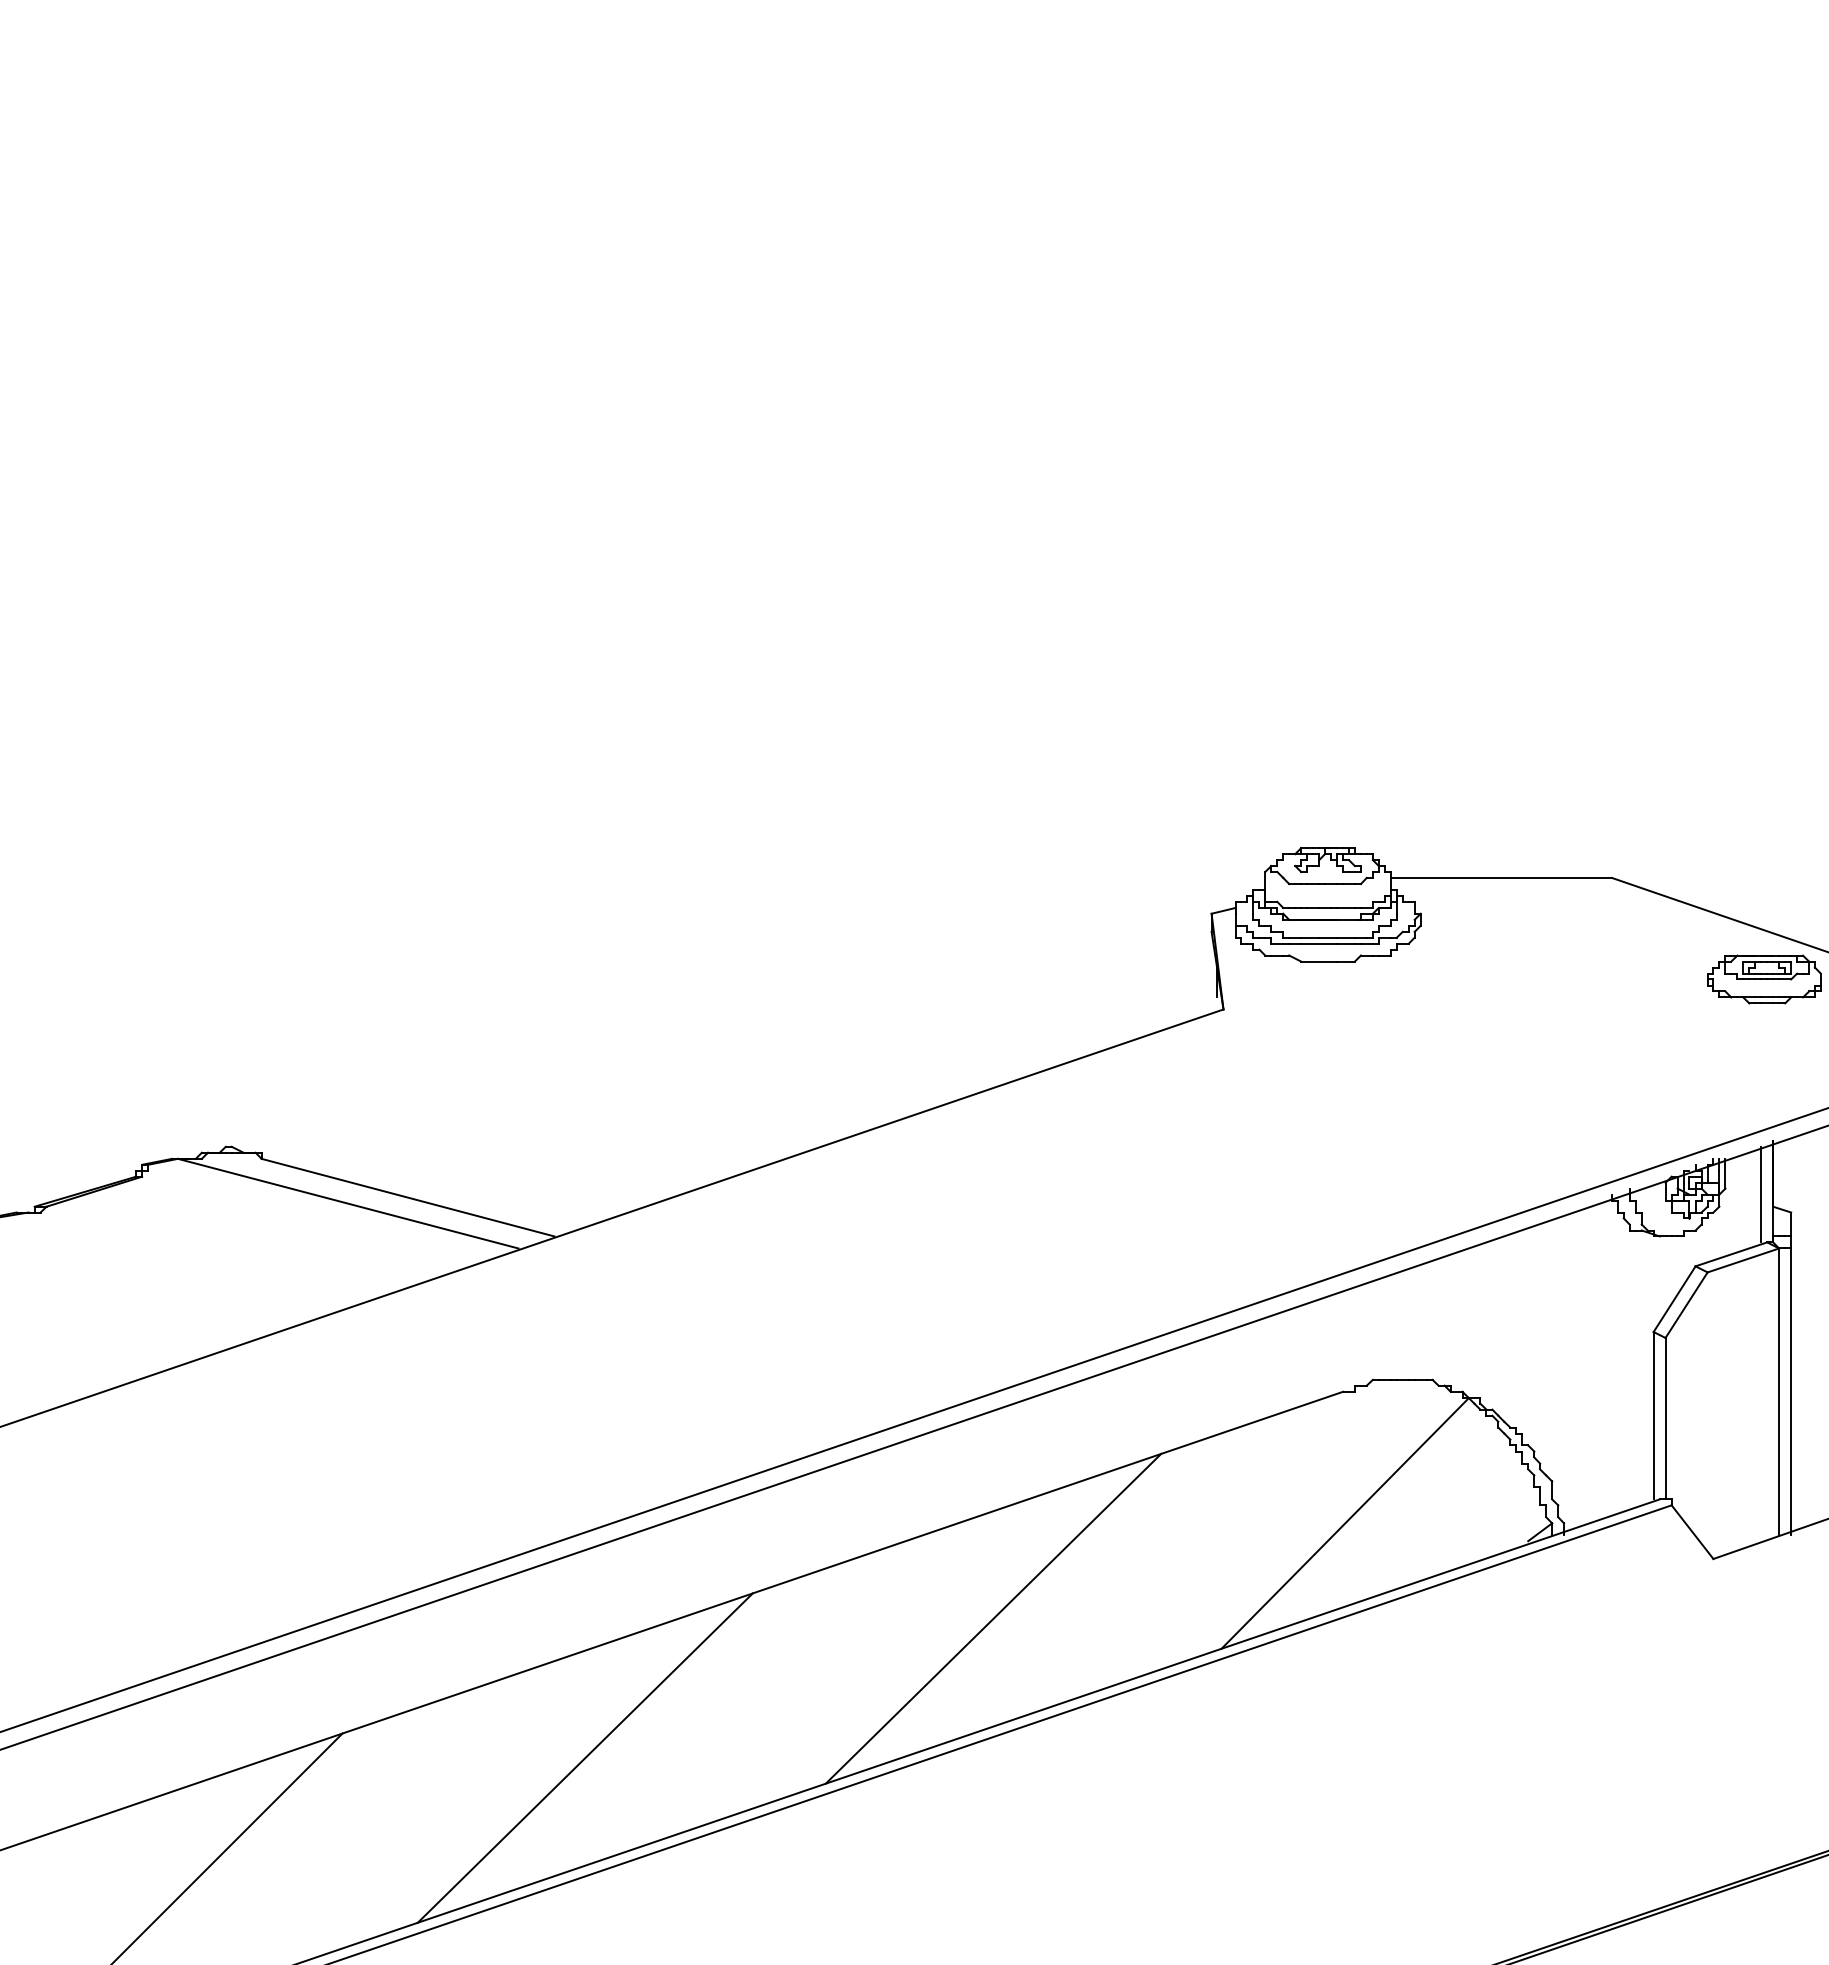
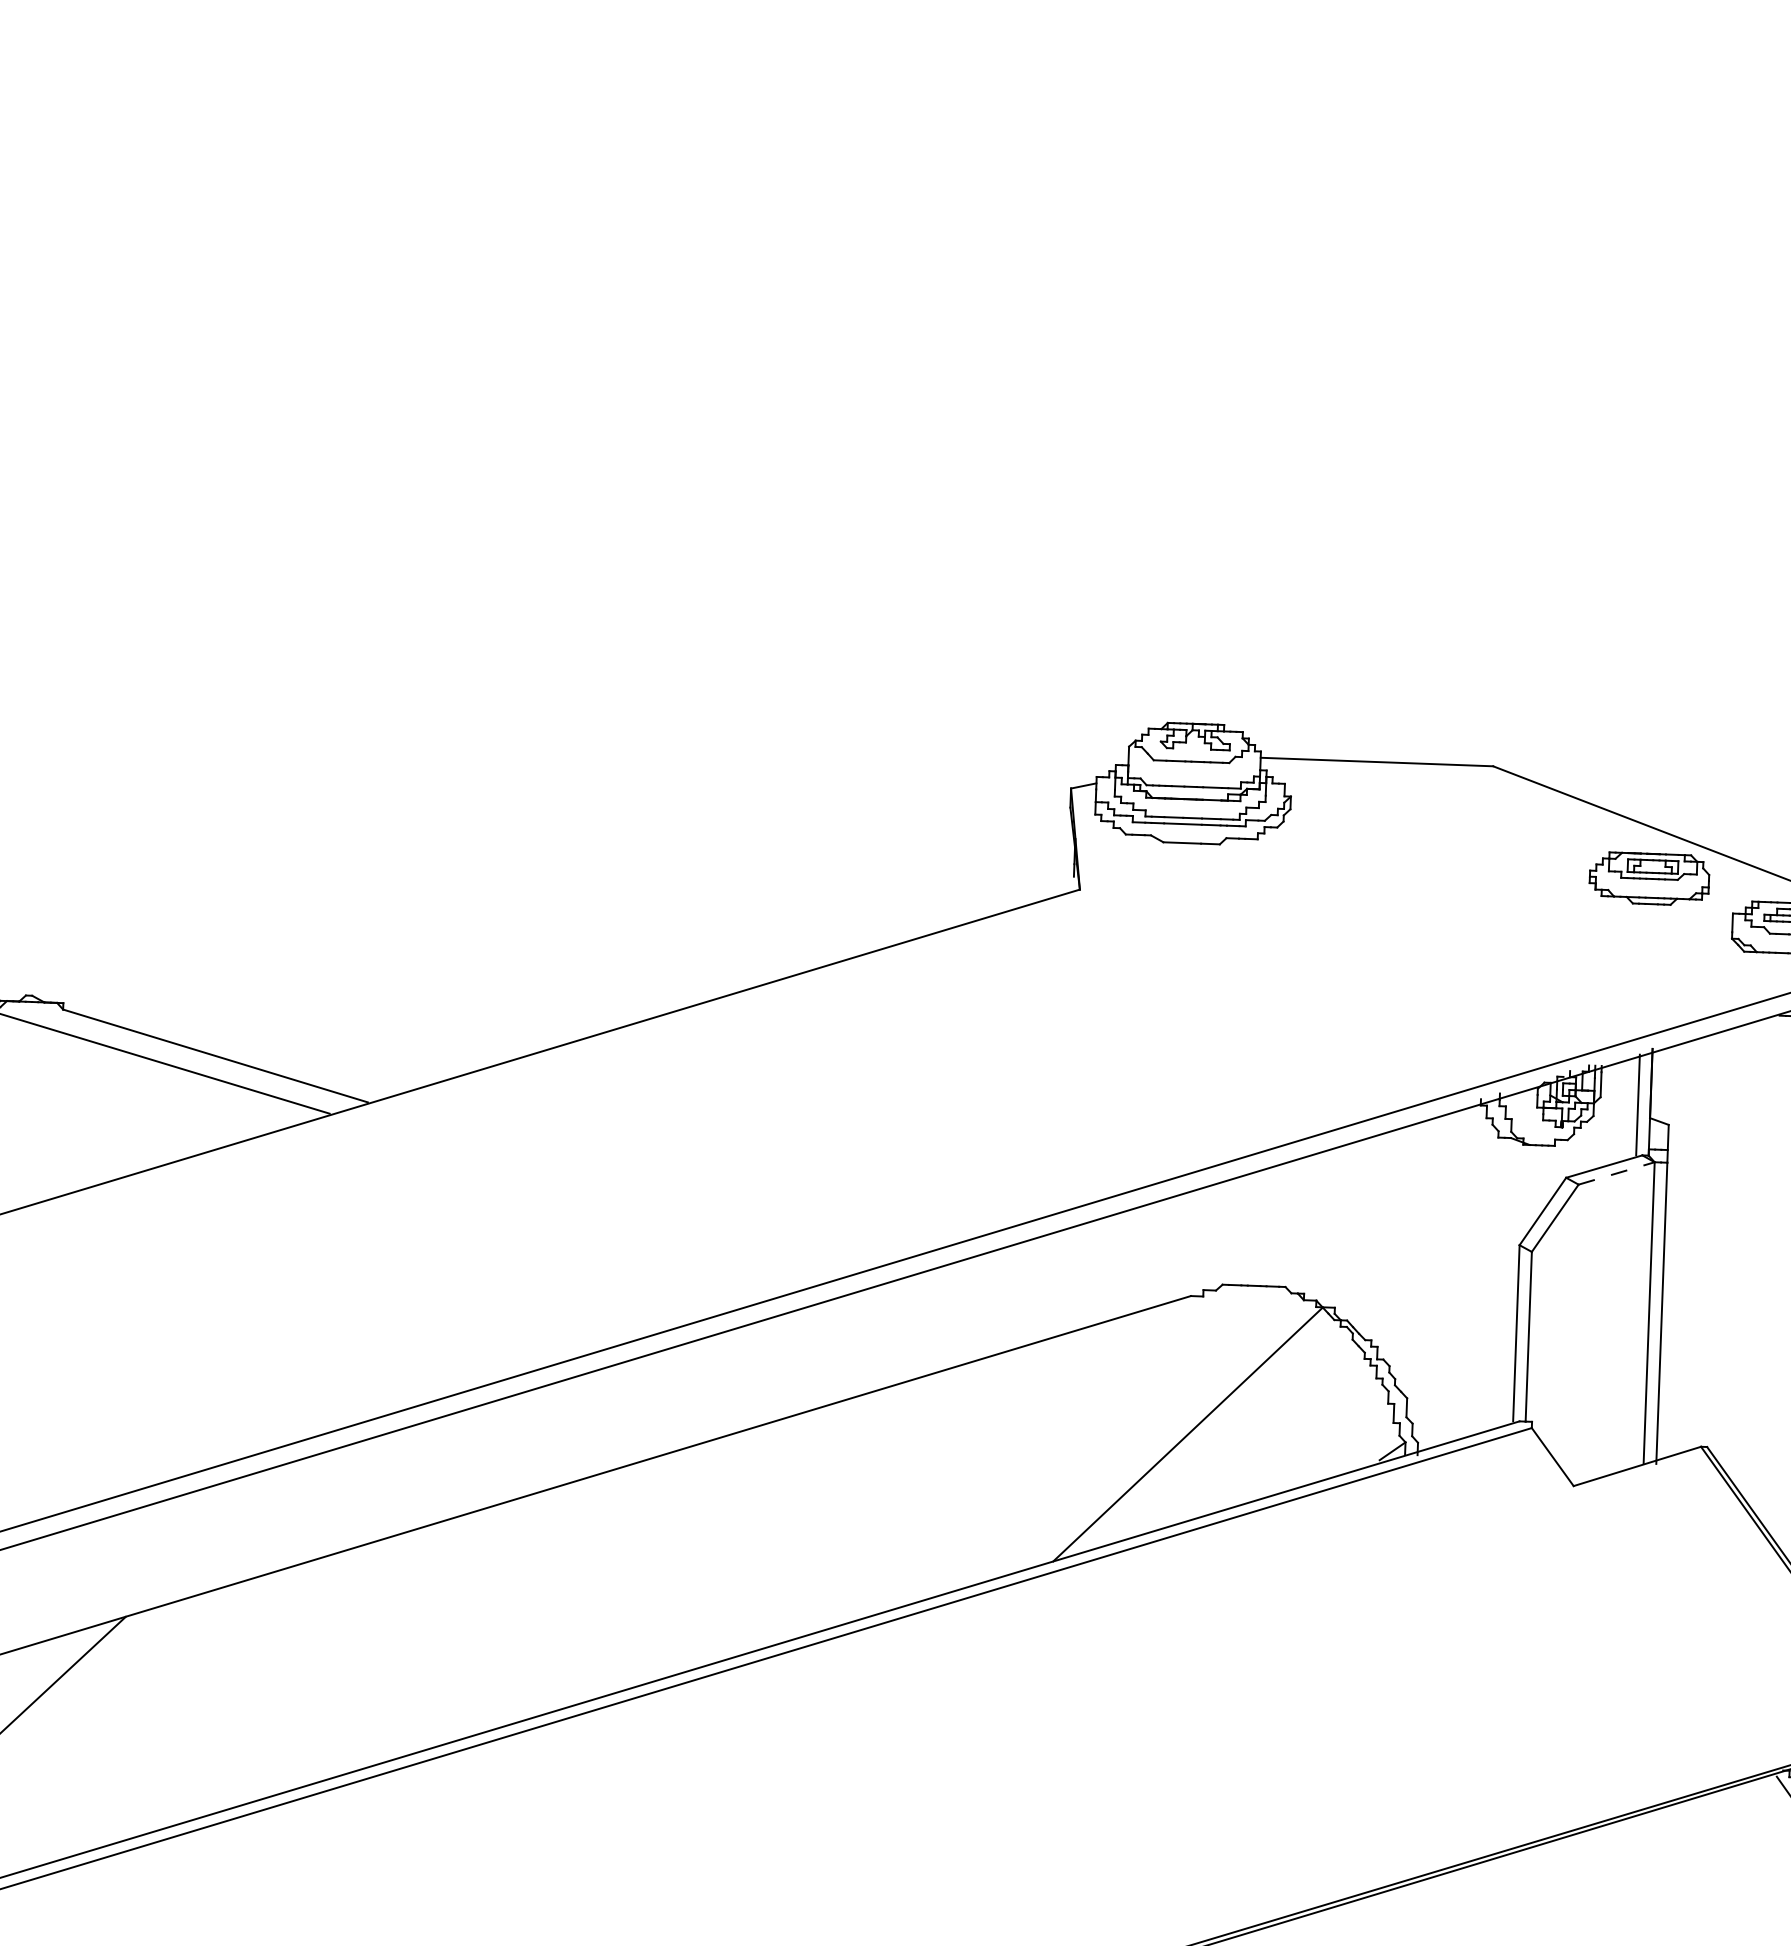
line: (1743, 1260) -> (1616, 1173), solid -> dashed
line: (993, 1618) -> (814, 1520), removed
line: (584, 1757) -> (379, 1651), removed

